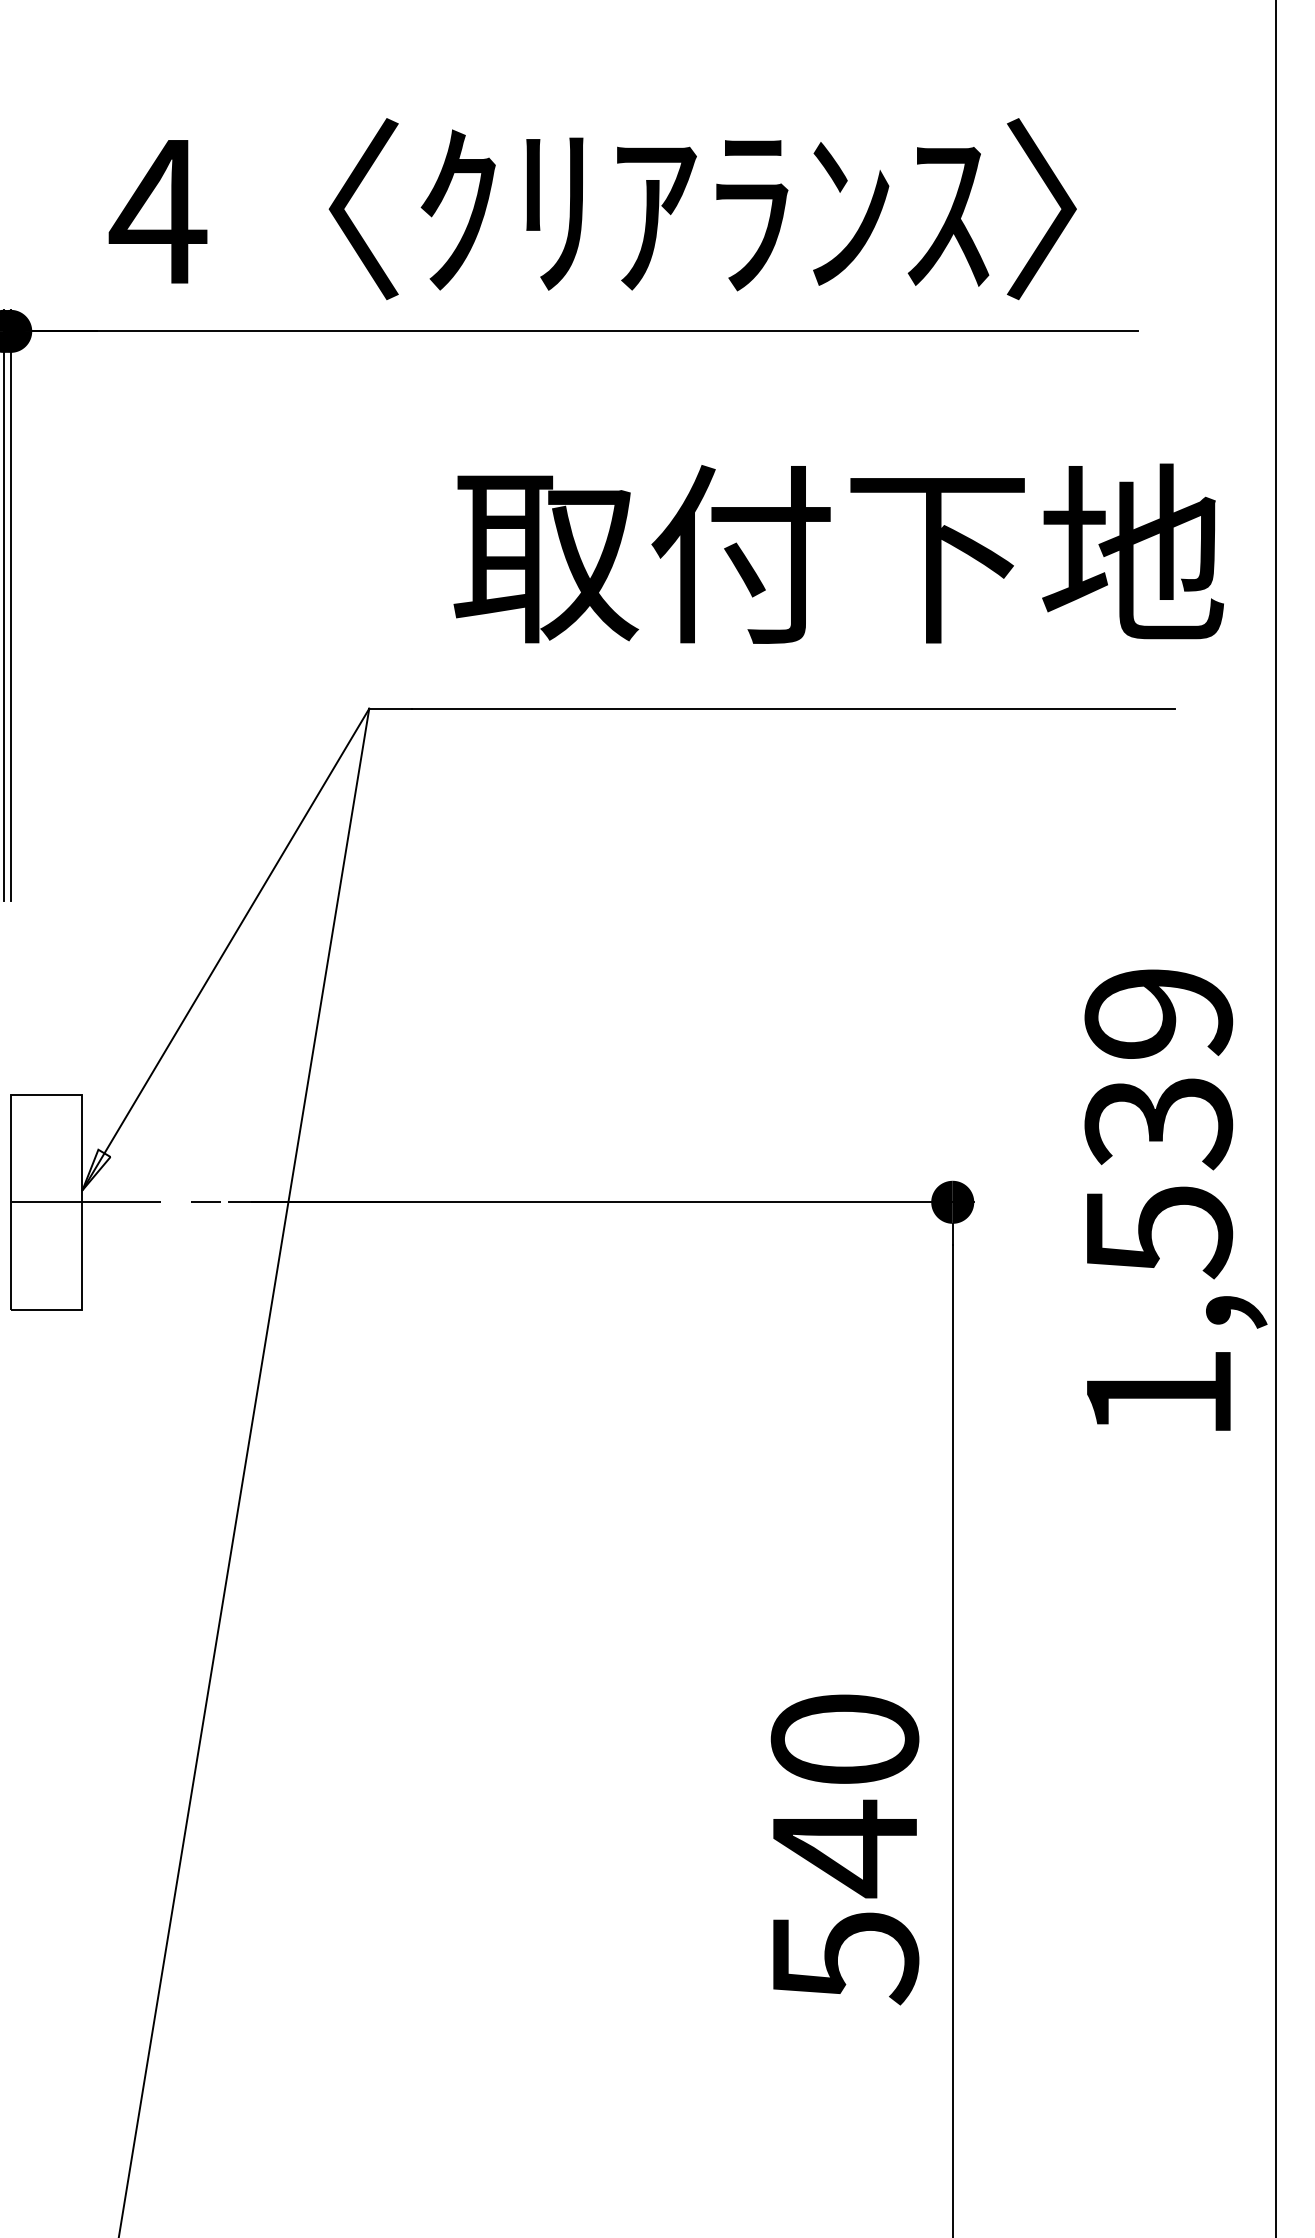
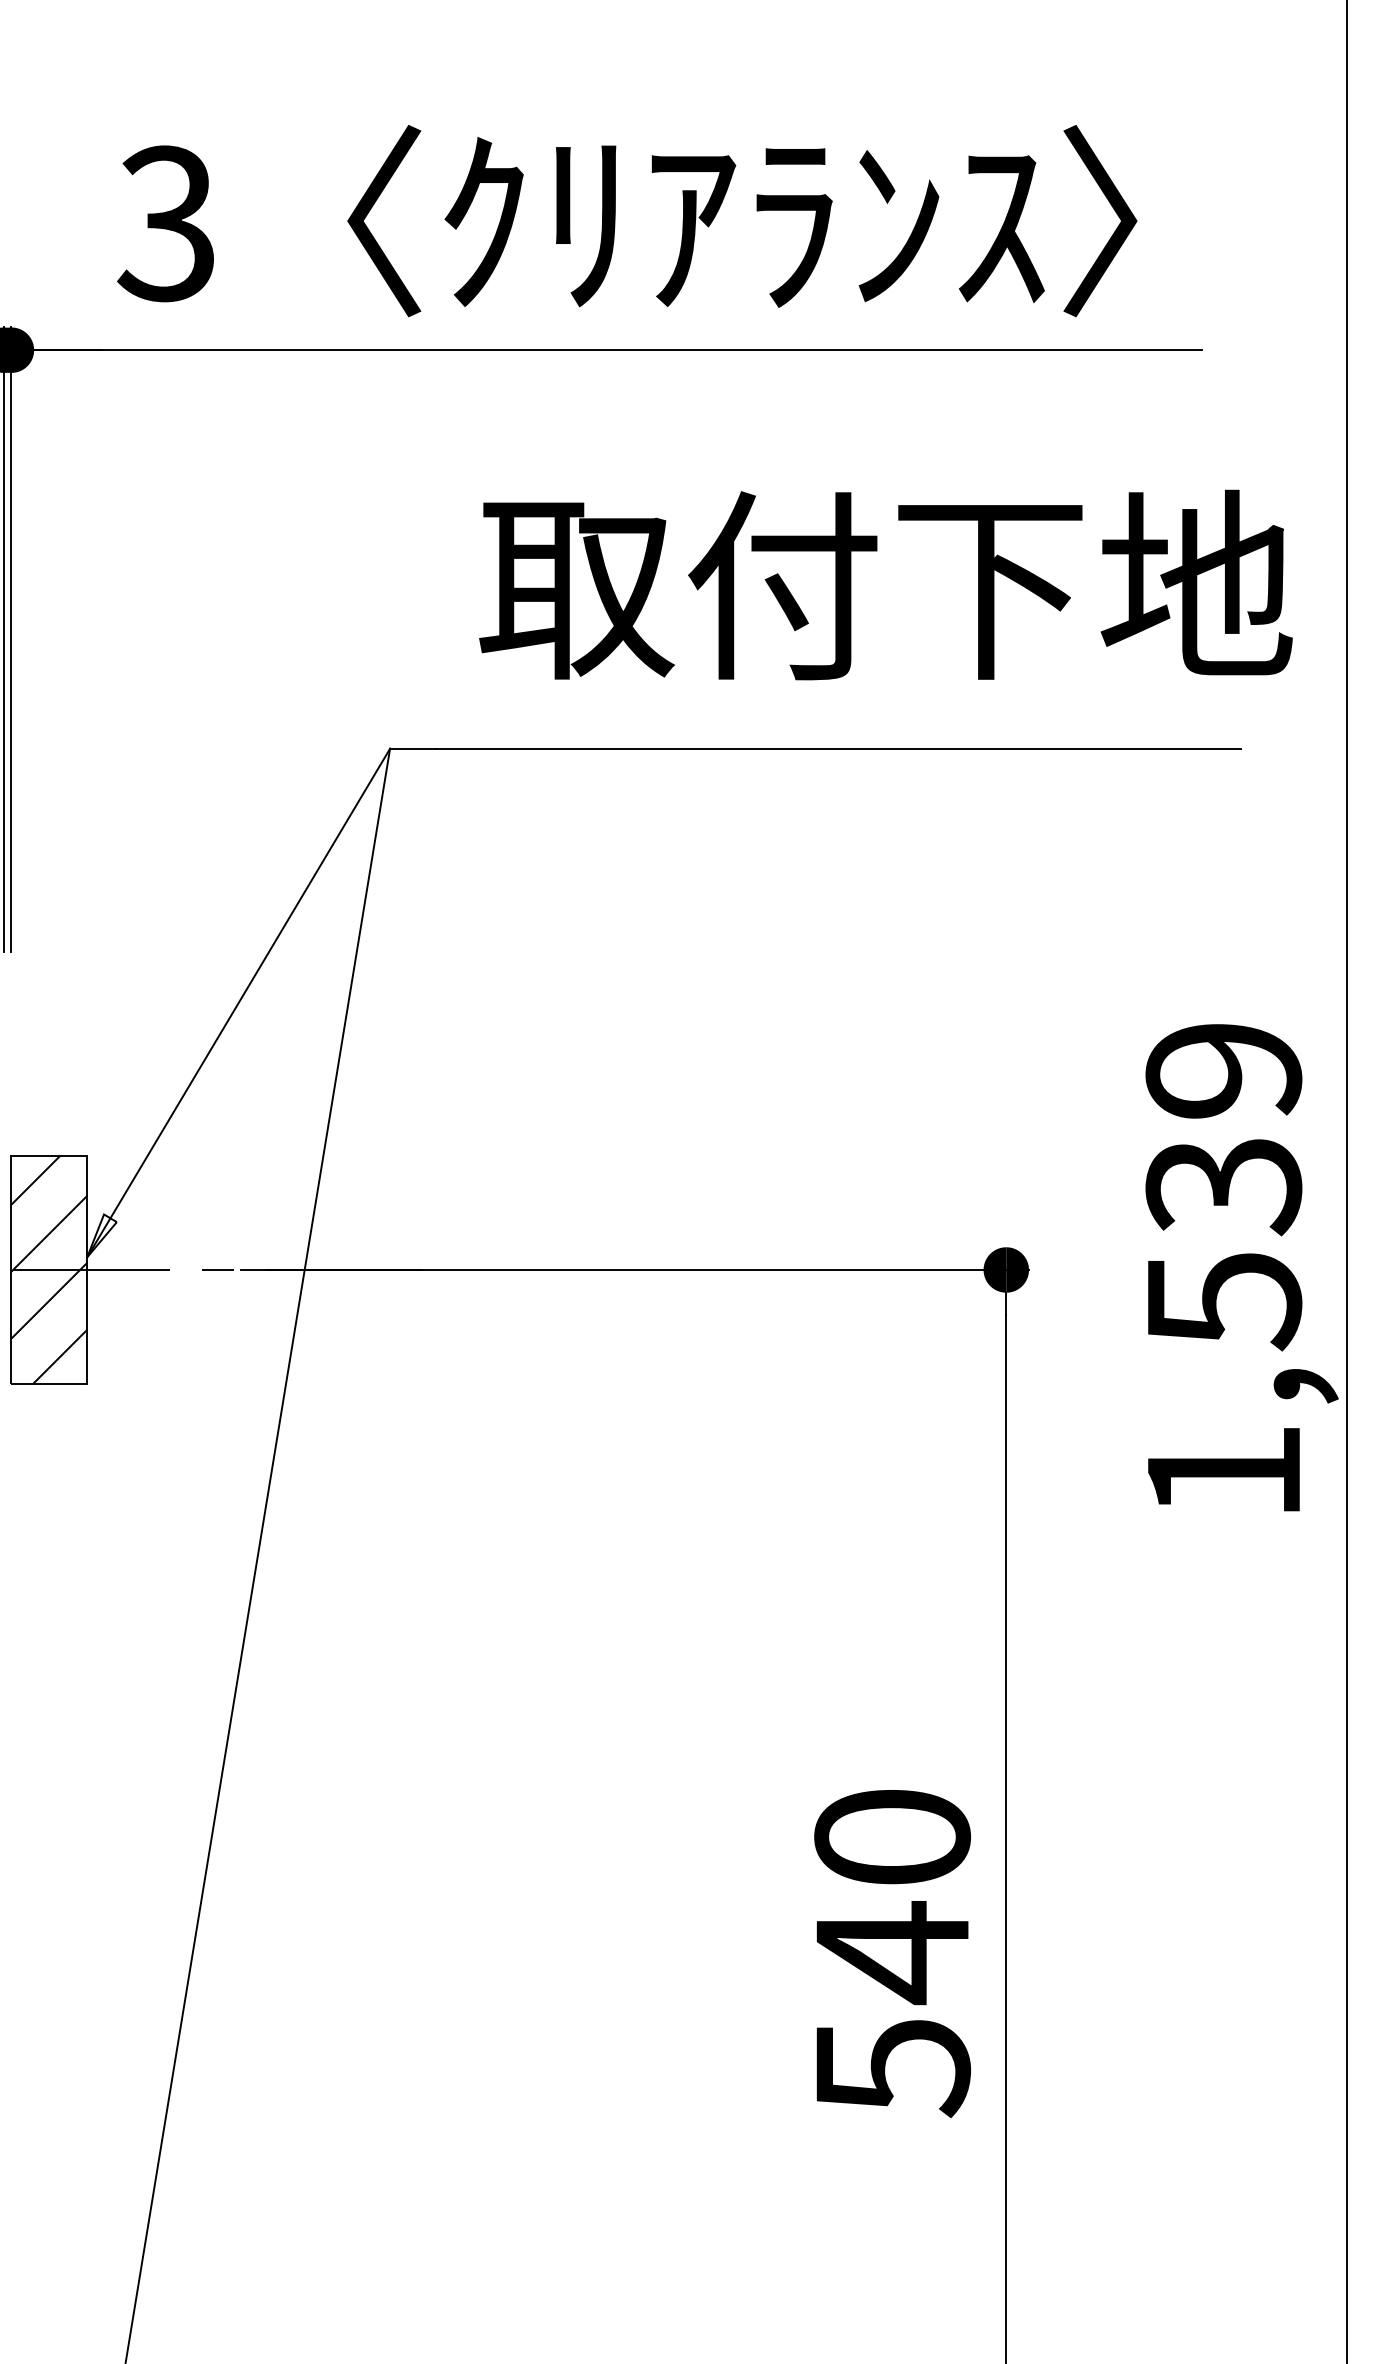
text: (157, 211) -> (166, 223), 4 -> 3
hatch: (46, 1201) -> (49, 1269), added

